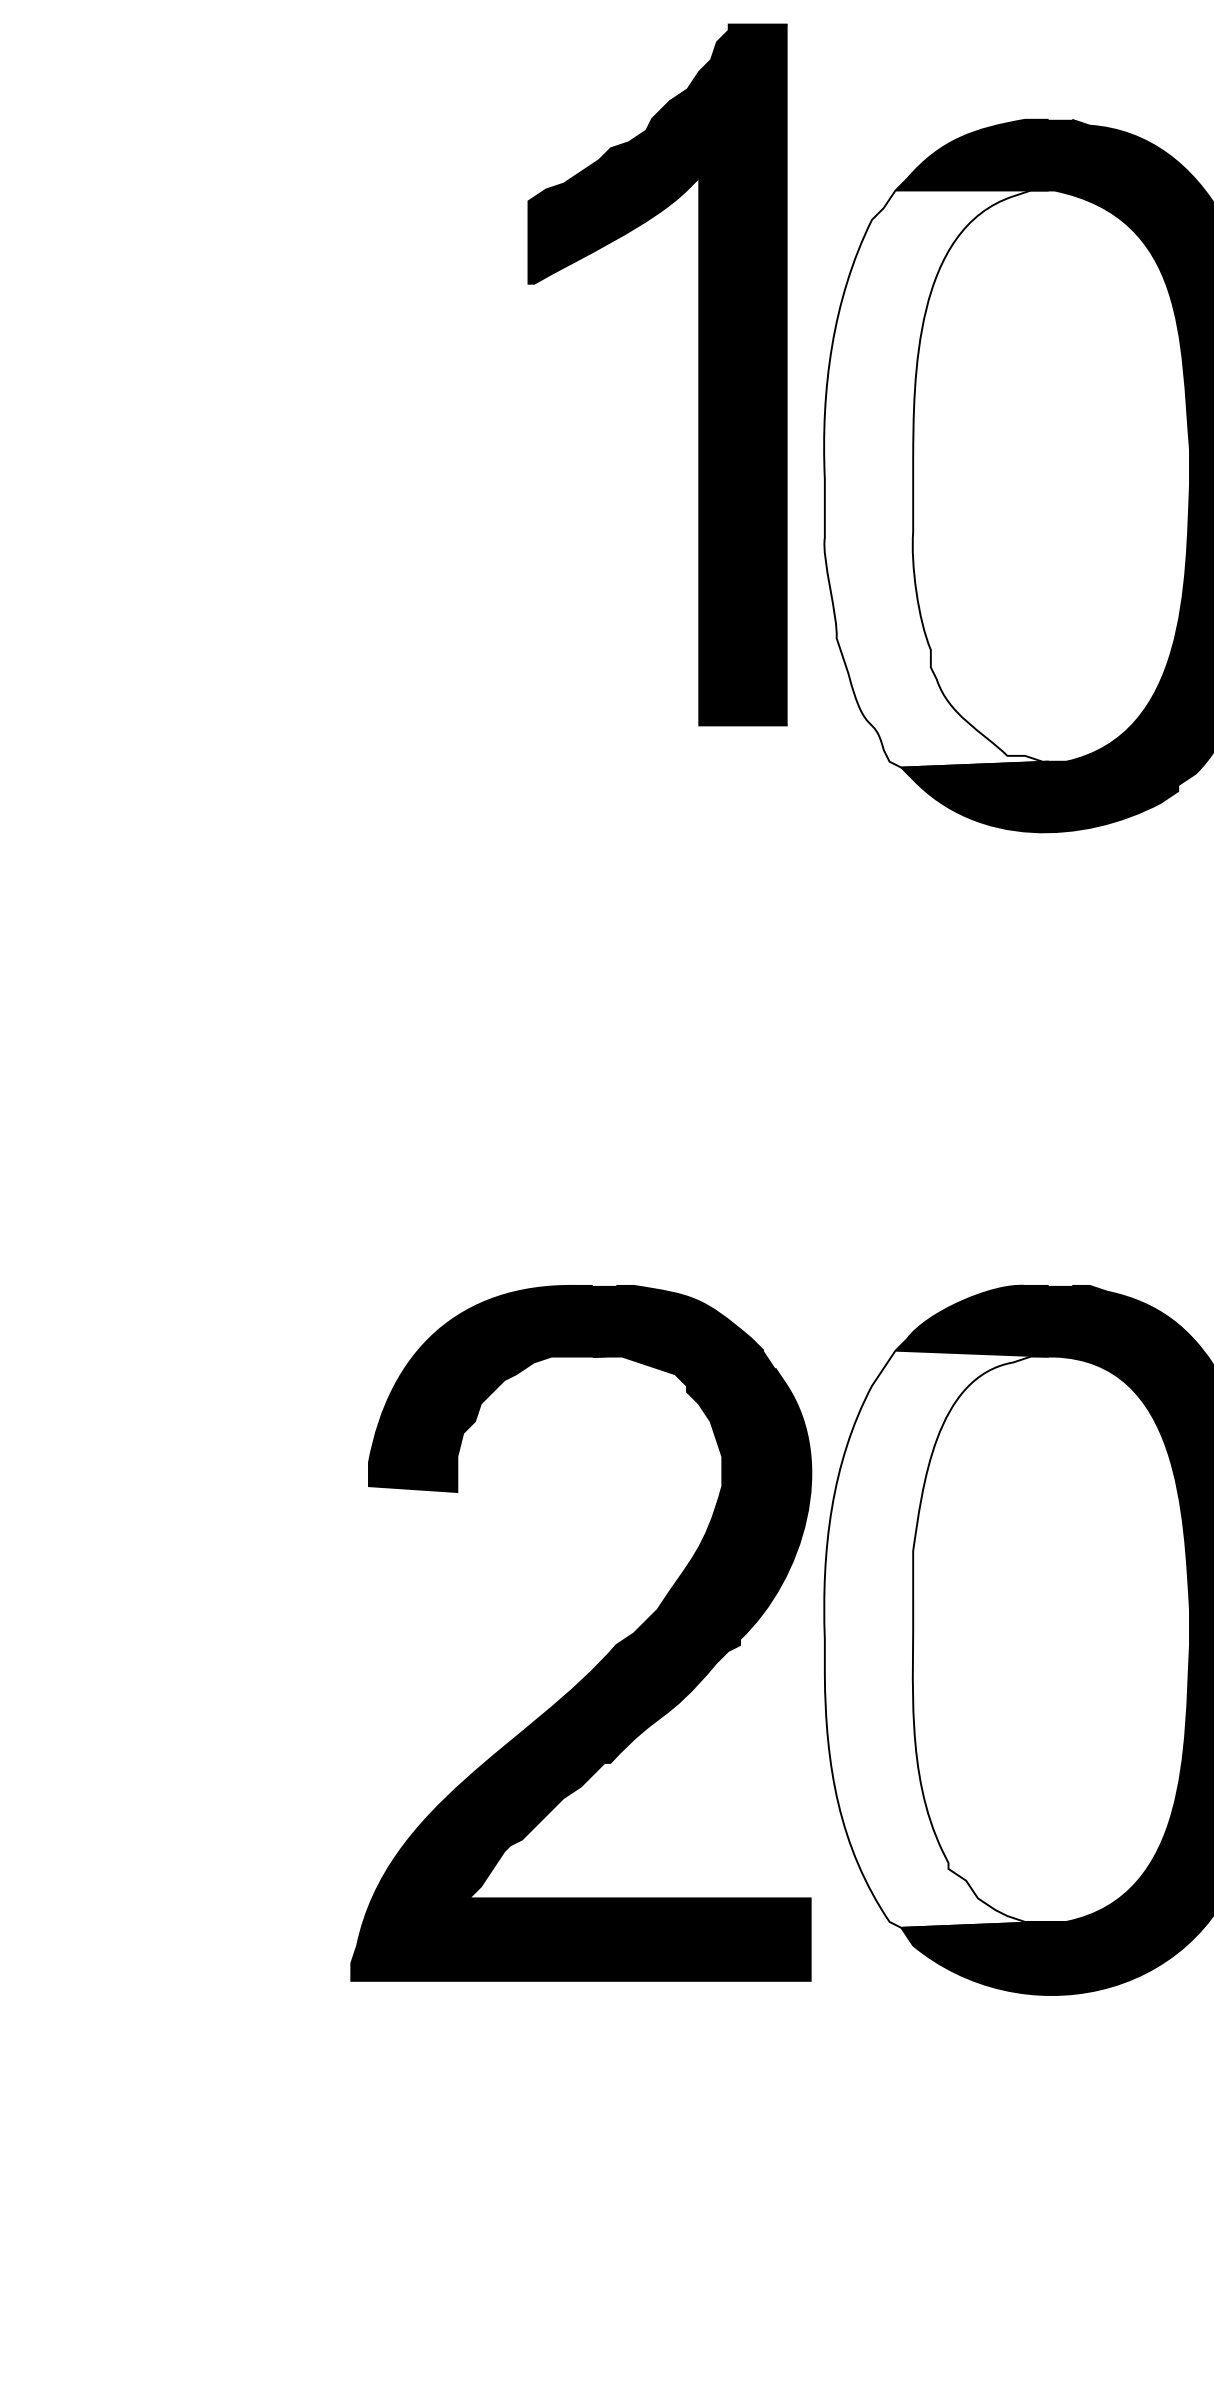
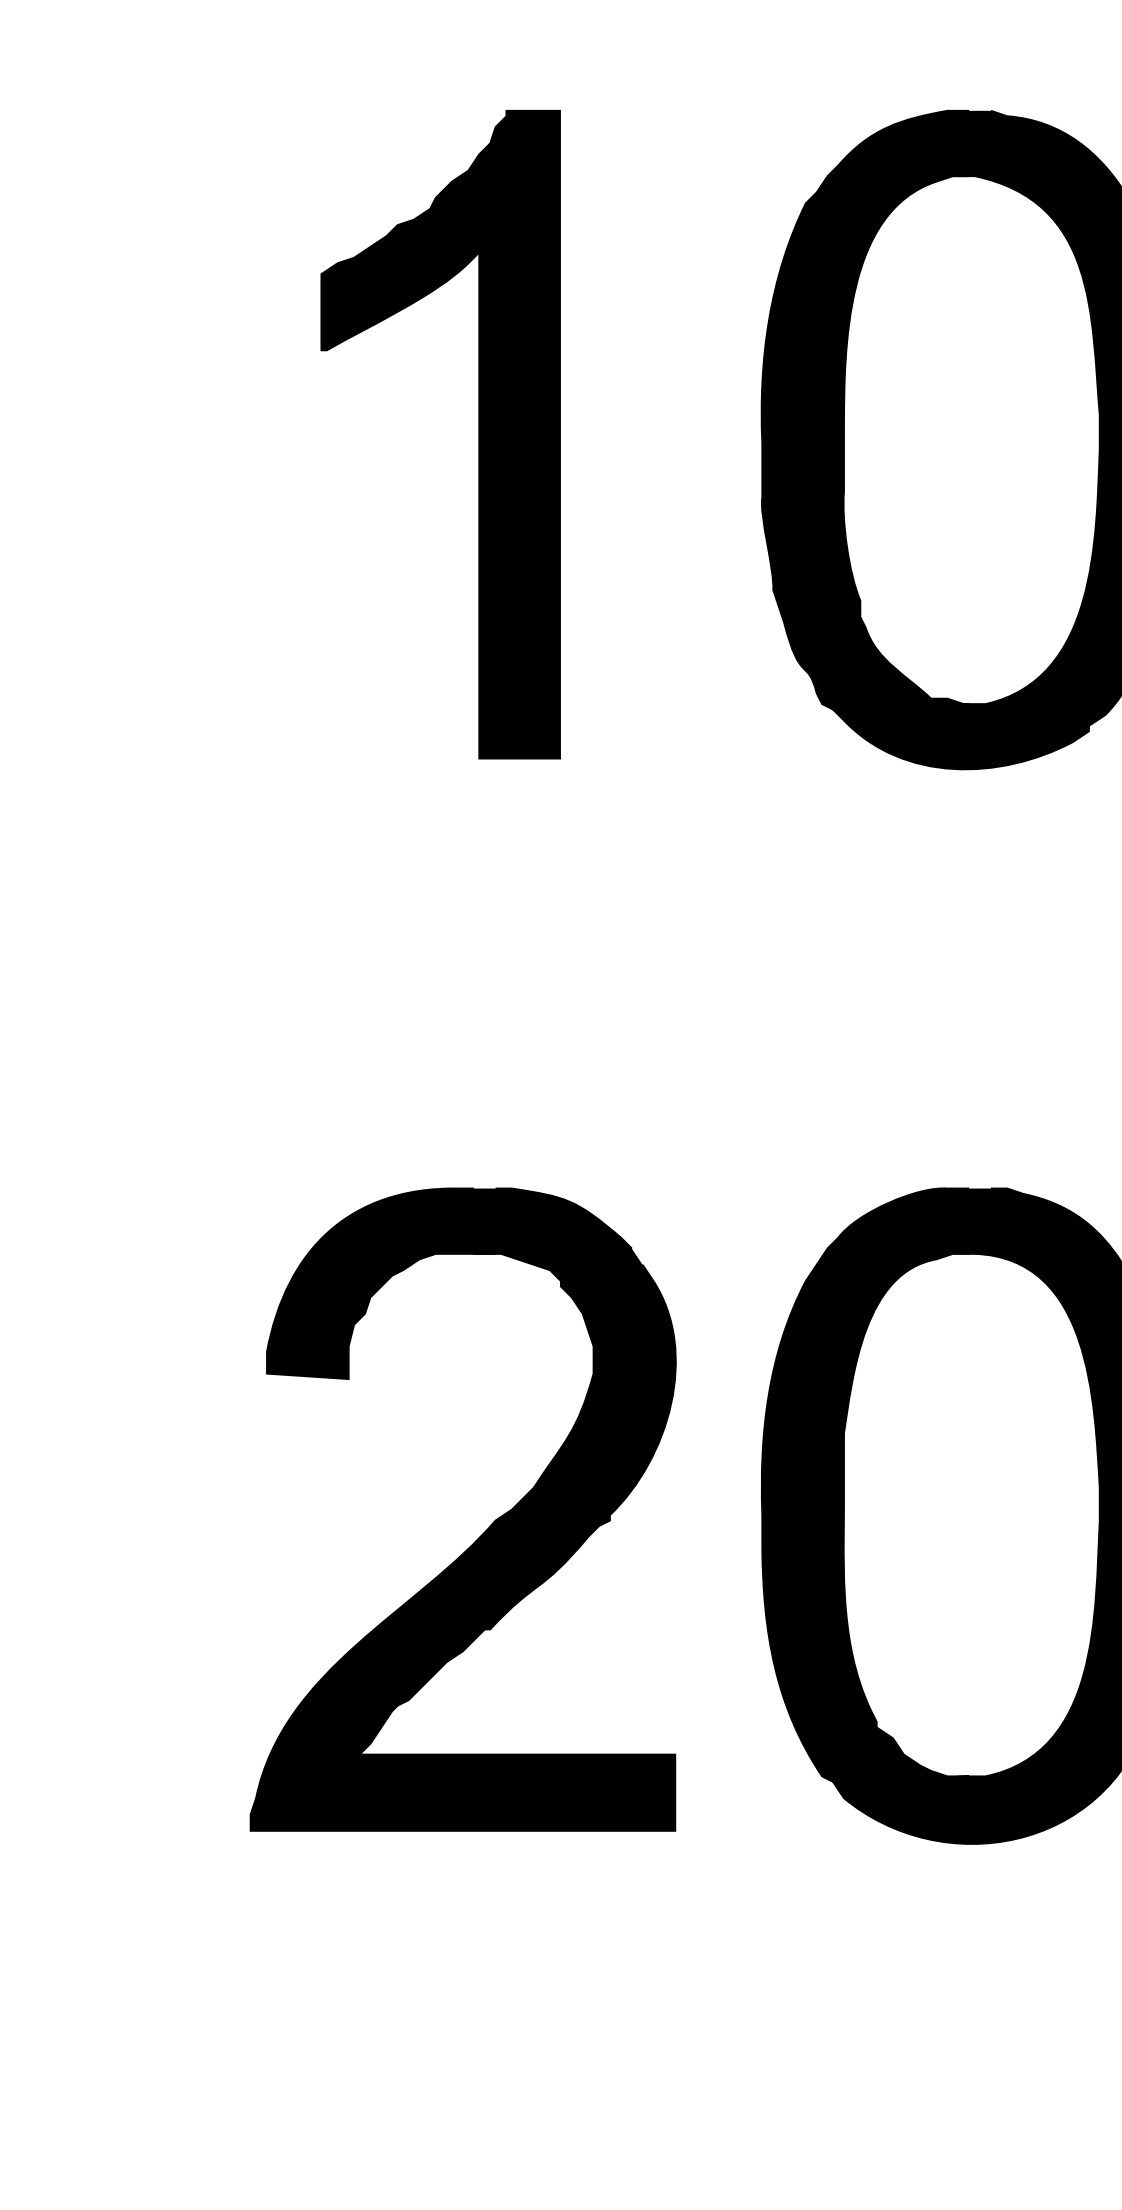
part: (698, 374) -> (478, 434), moved
fill: (936, 478) -> (865, 442), added
fill: (936, 1638) -> (865, 1514), added
part: (604, 1656) -> (484, 1531), moved

